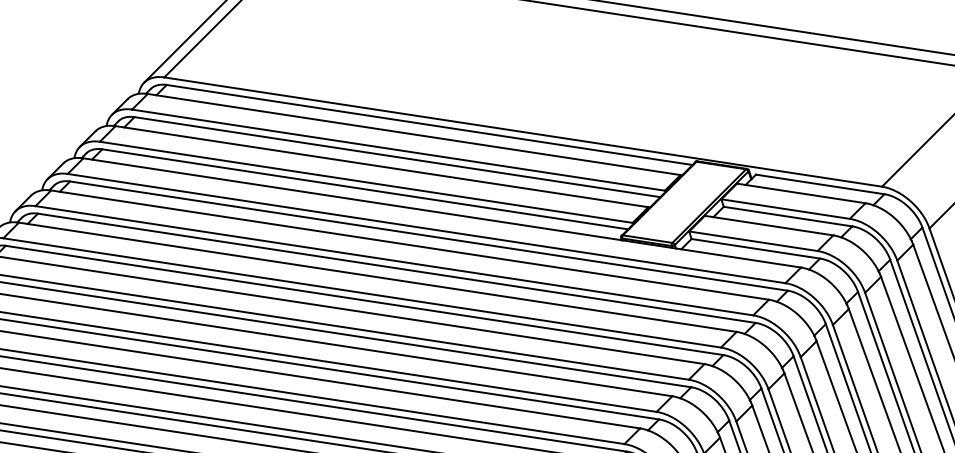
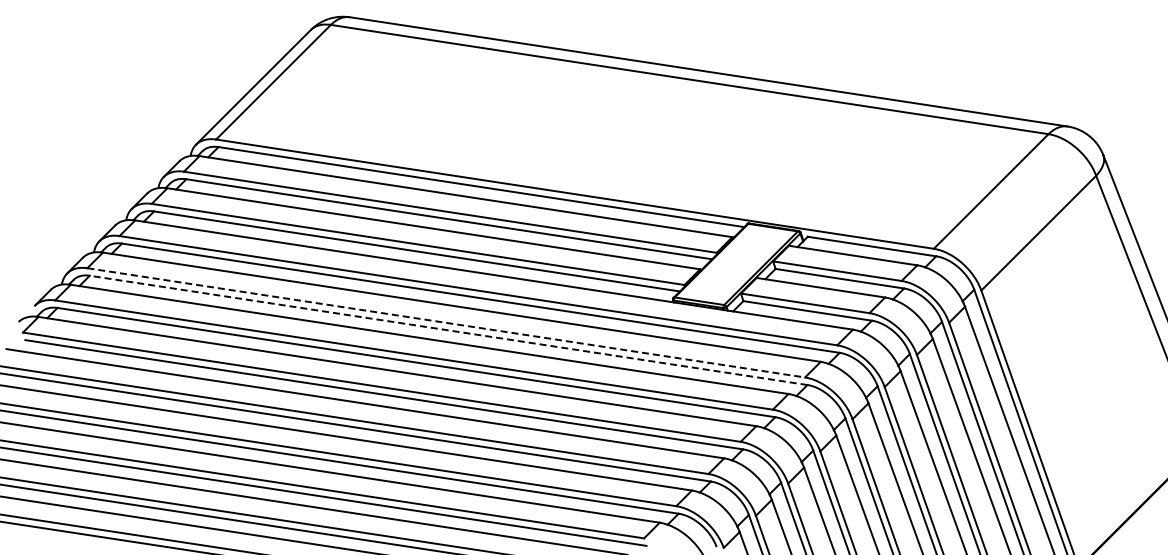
line: (394, 260) -> (446, 322), solid -> dashed
line: (396, 268) -> (448, 330), solid -> dashed

